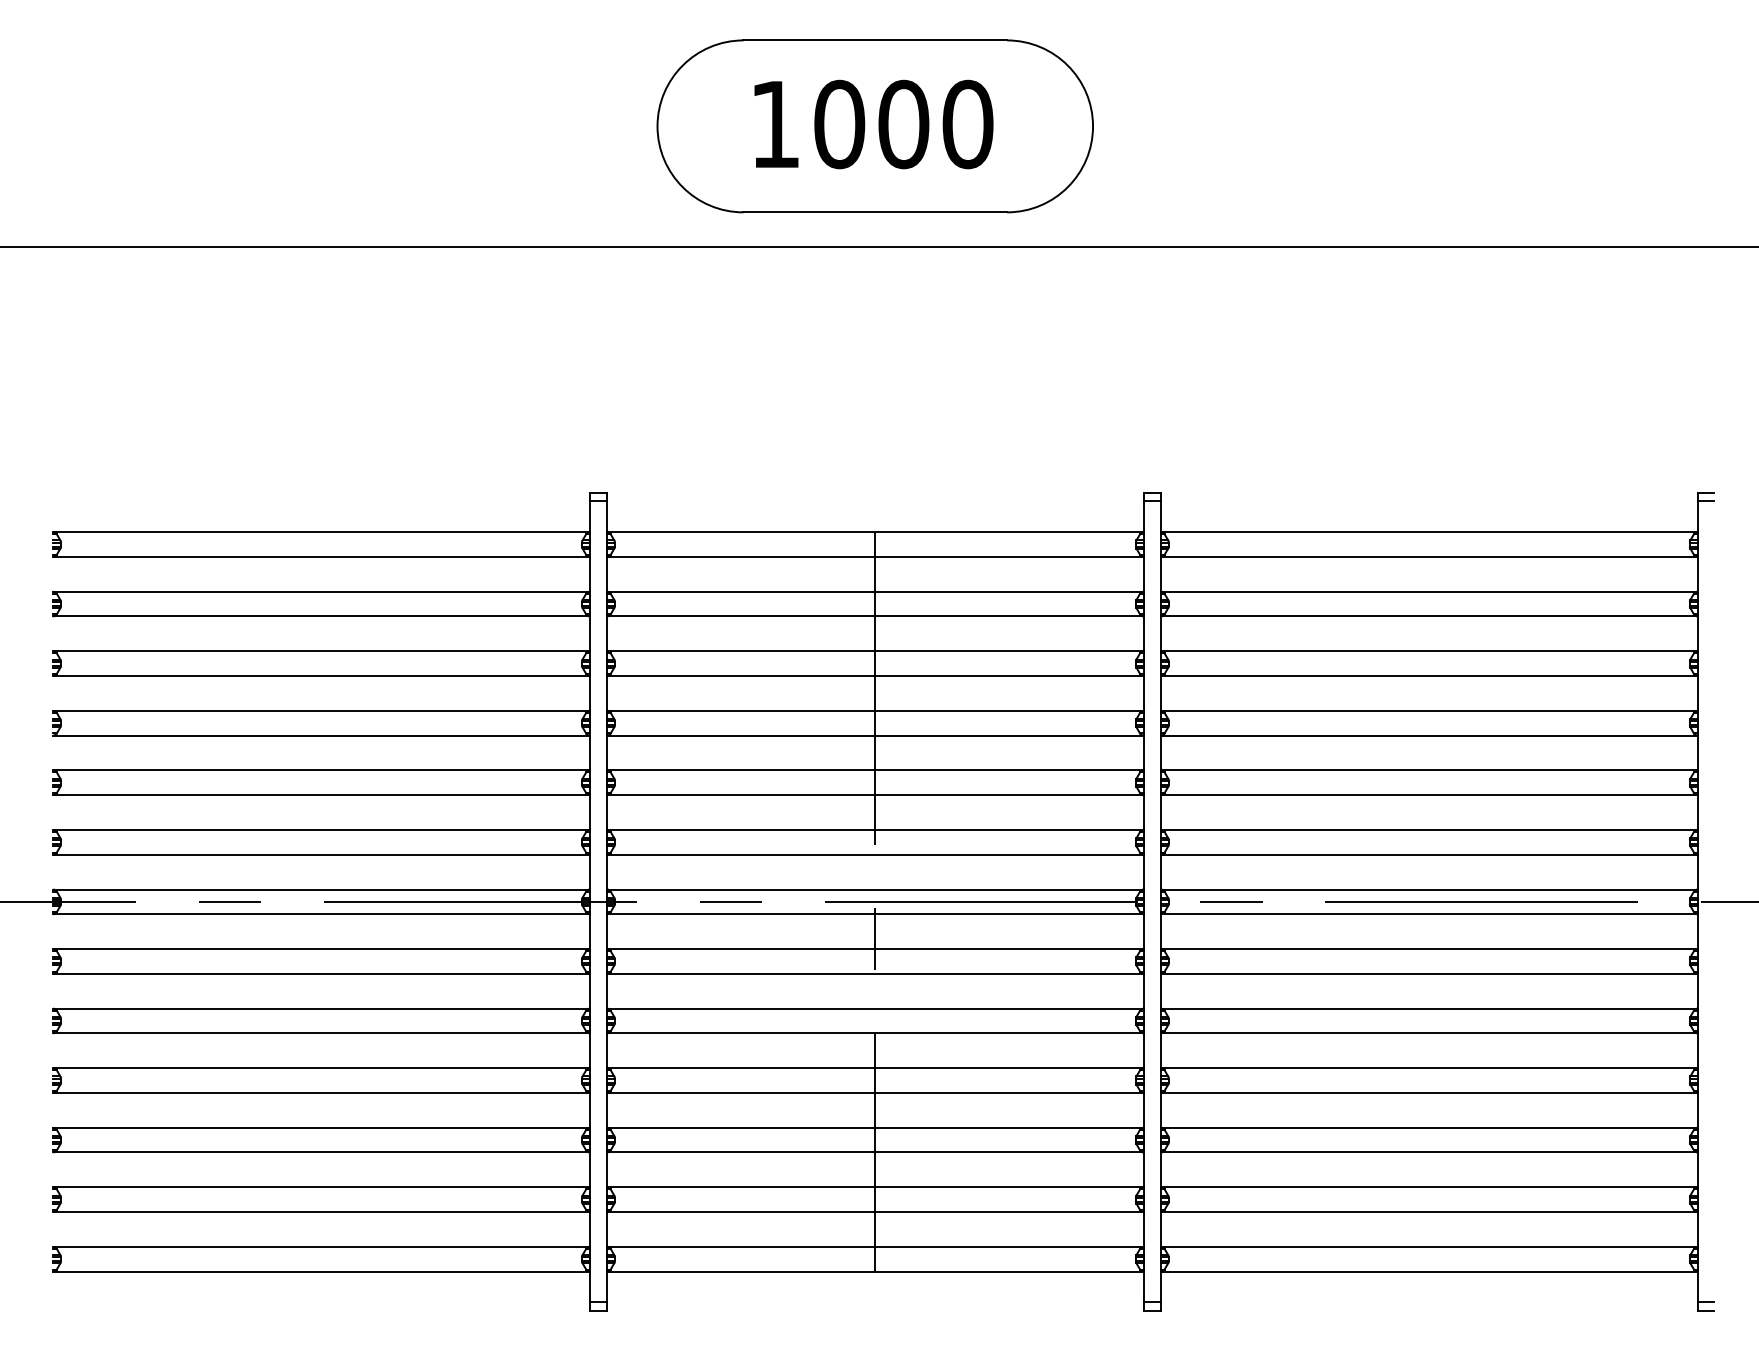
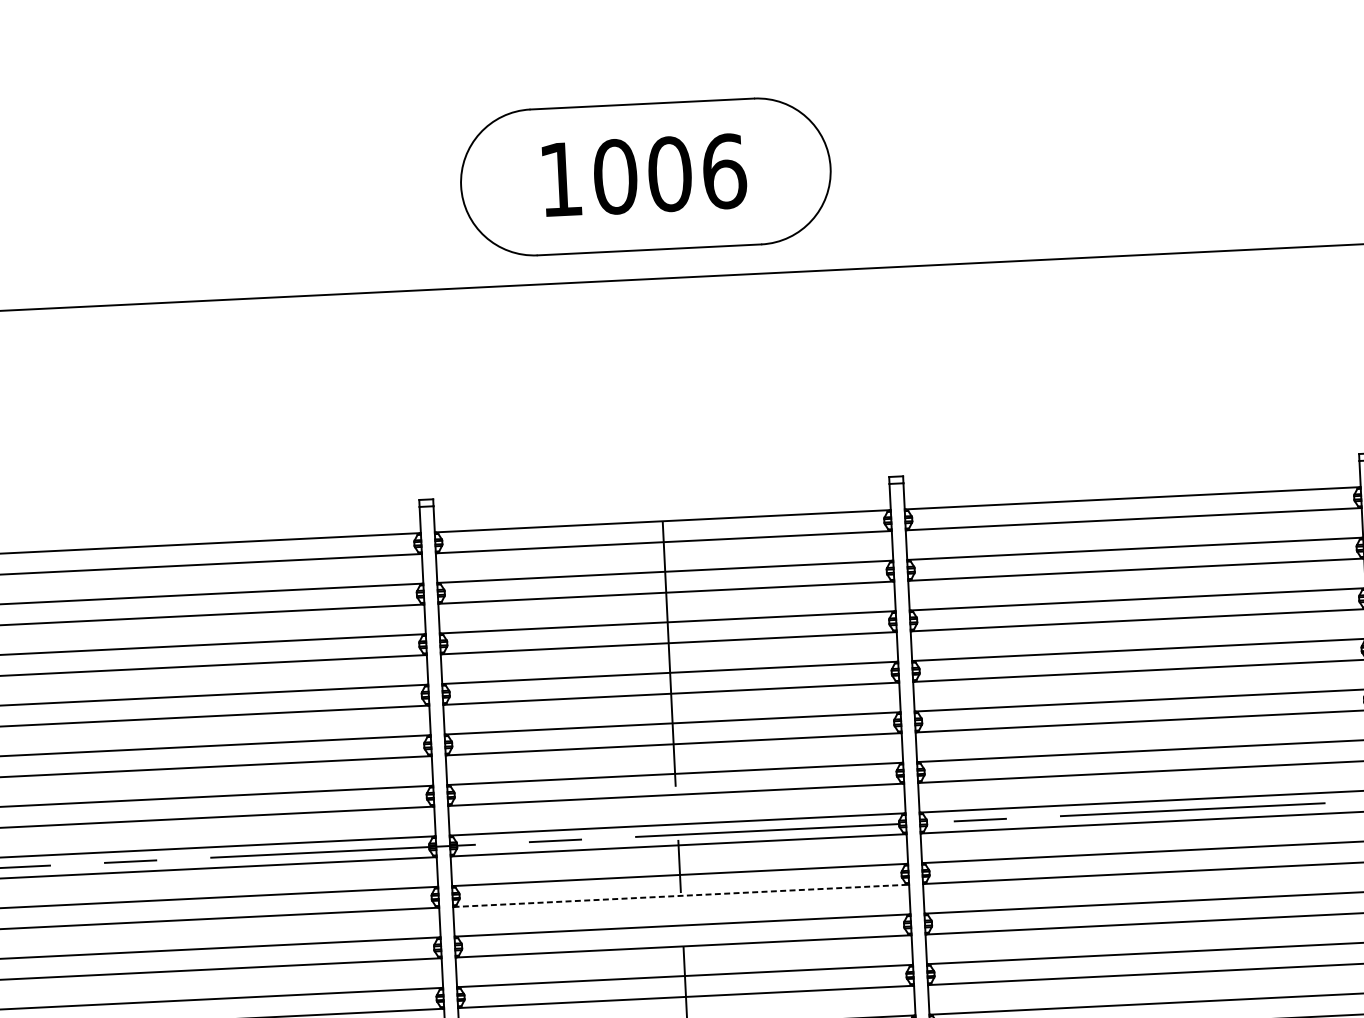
text: (967, 124) -> (724, 171), 1000 -> 1006
line: (875, 973) -> (681, 895), solid -> dashed

